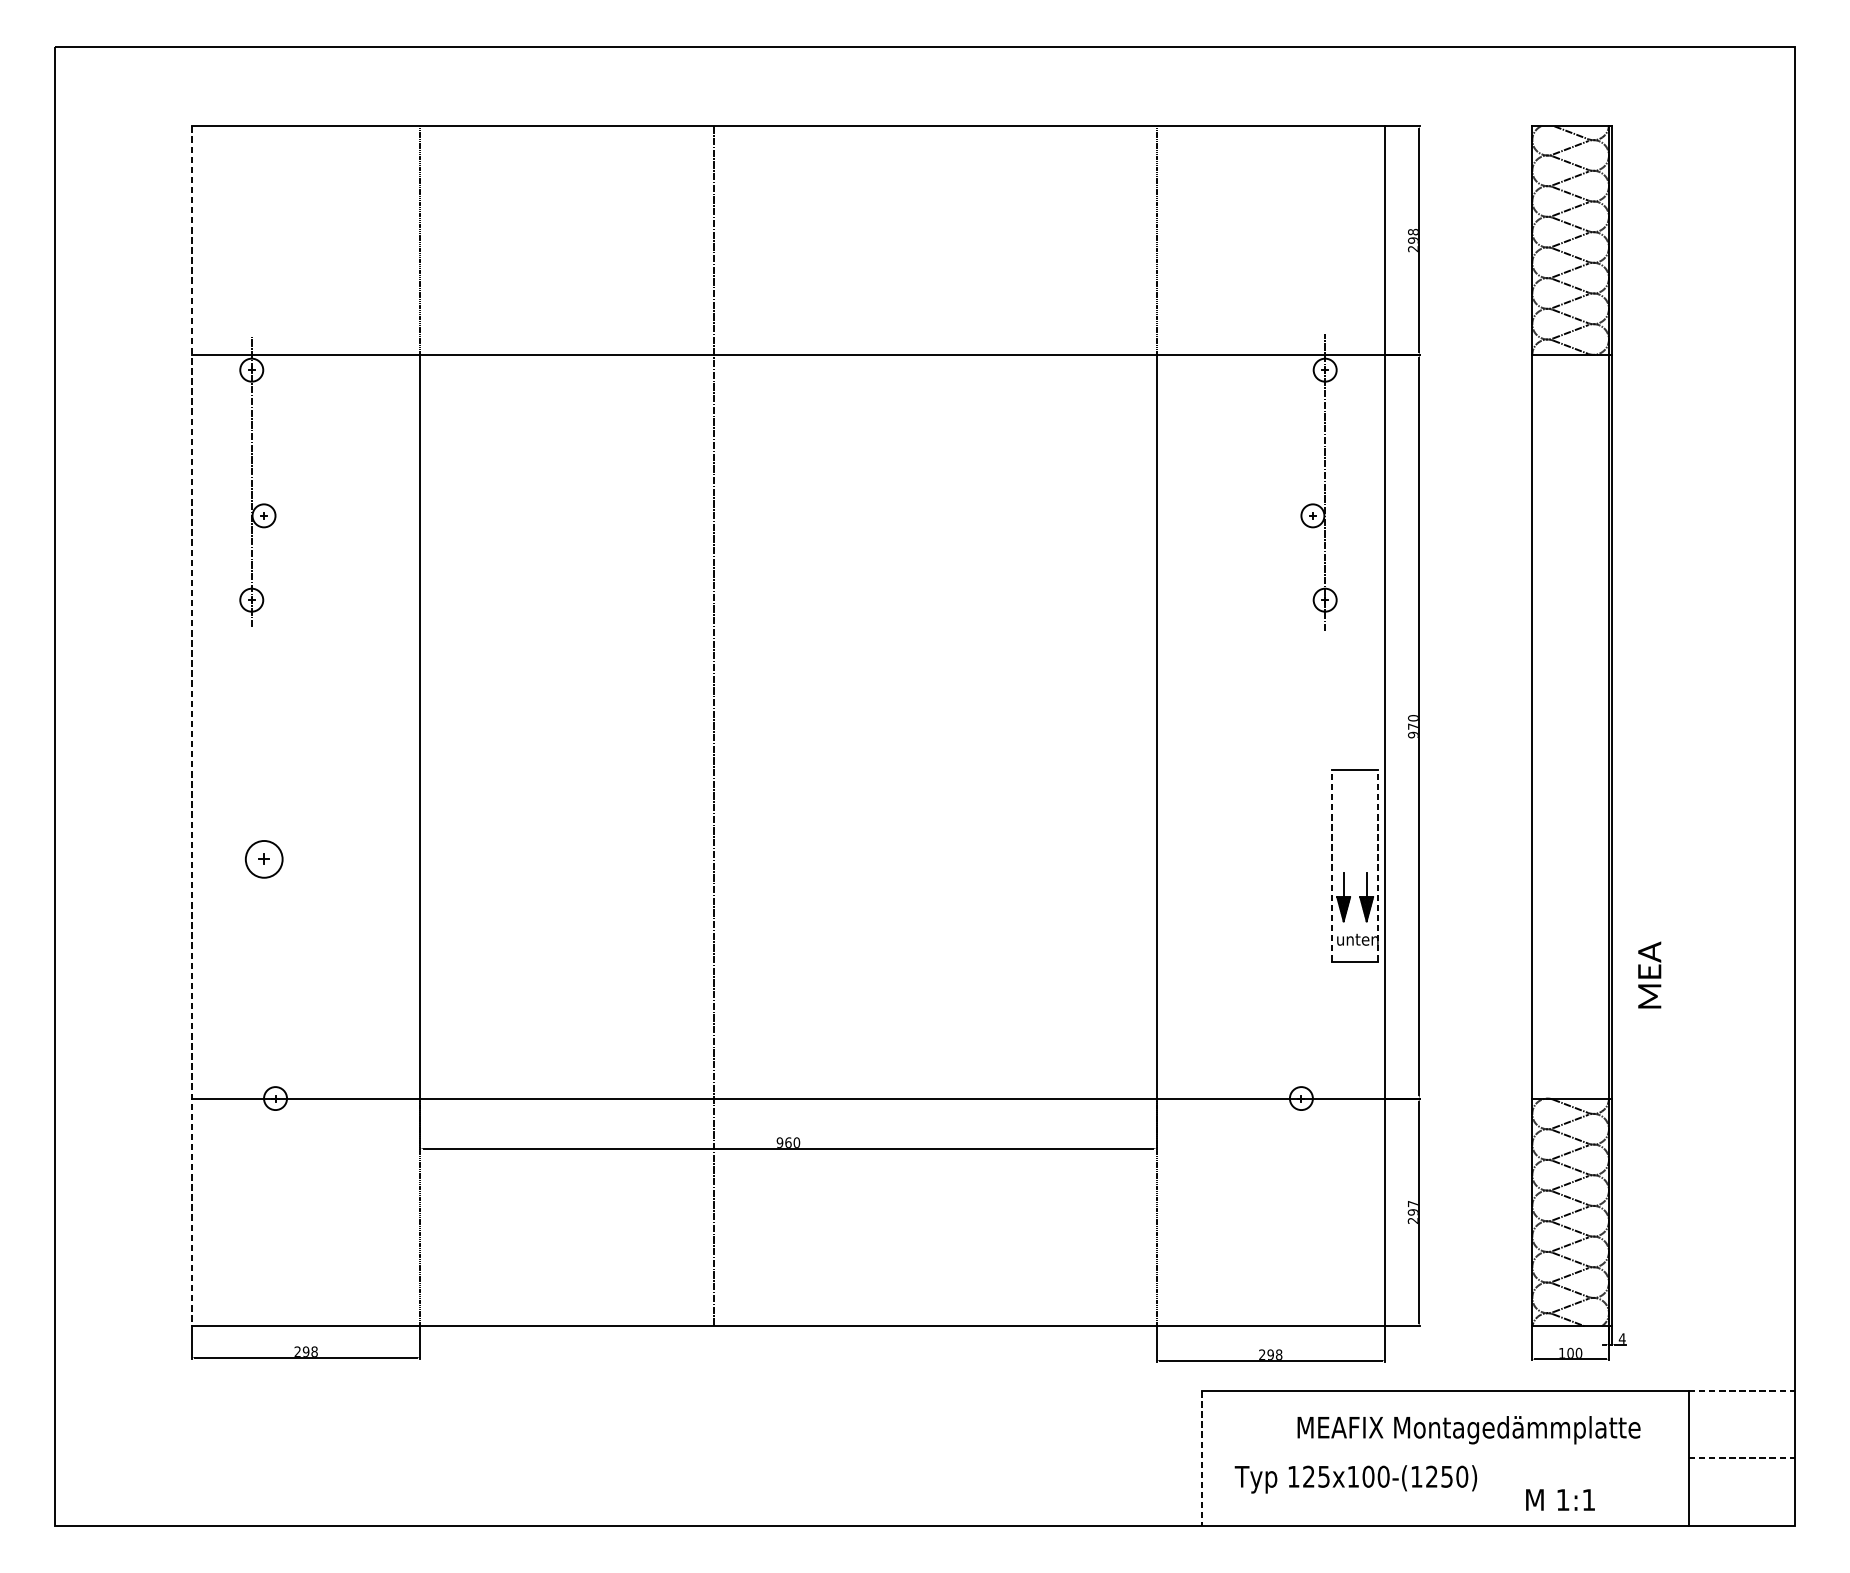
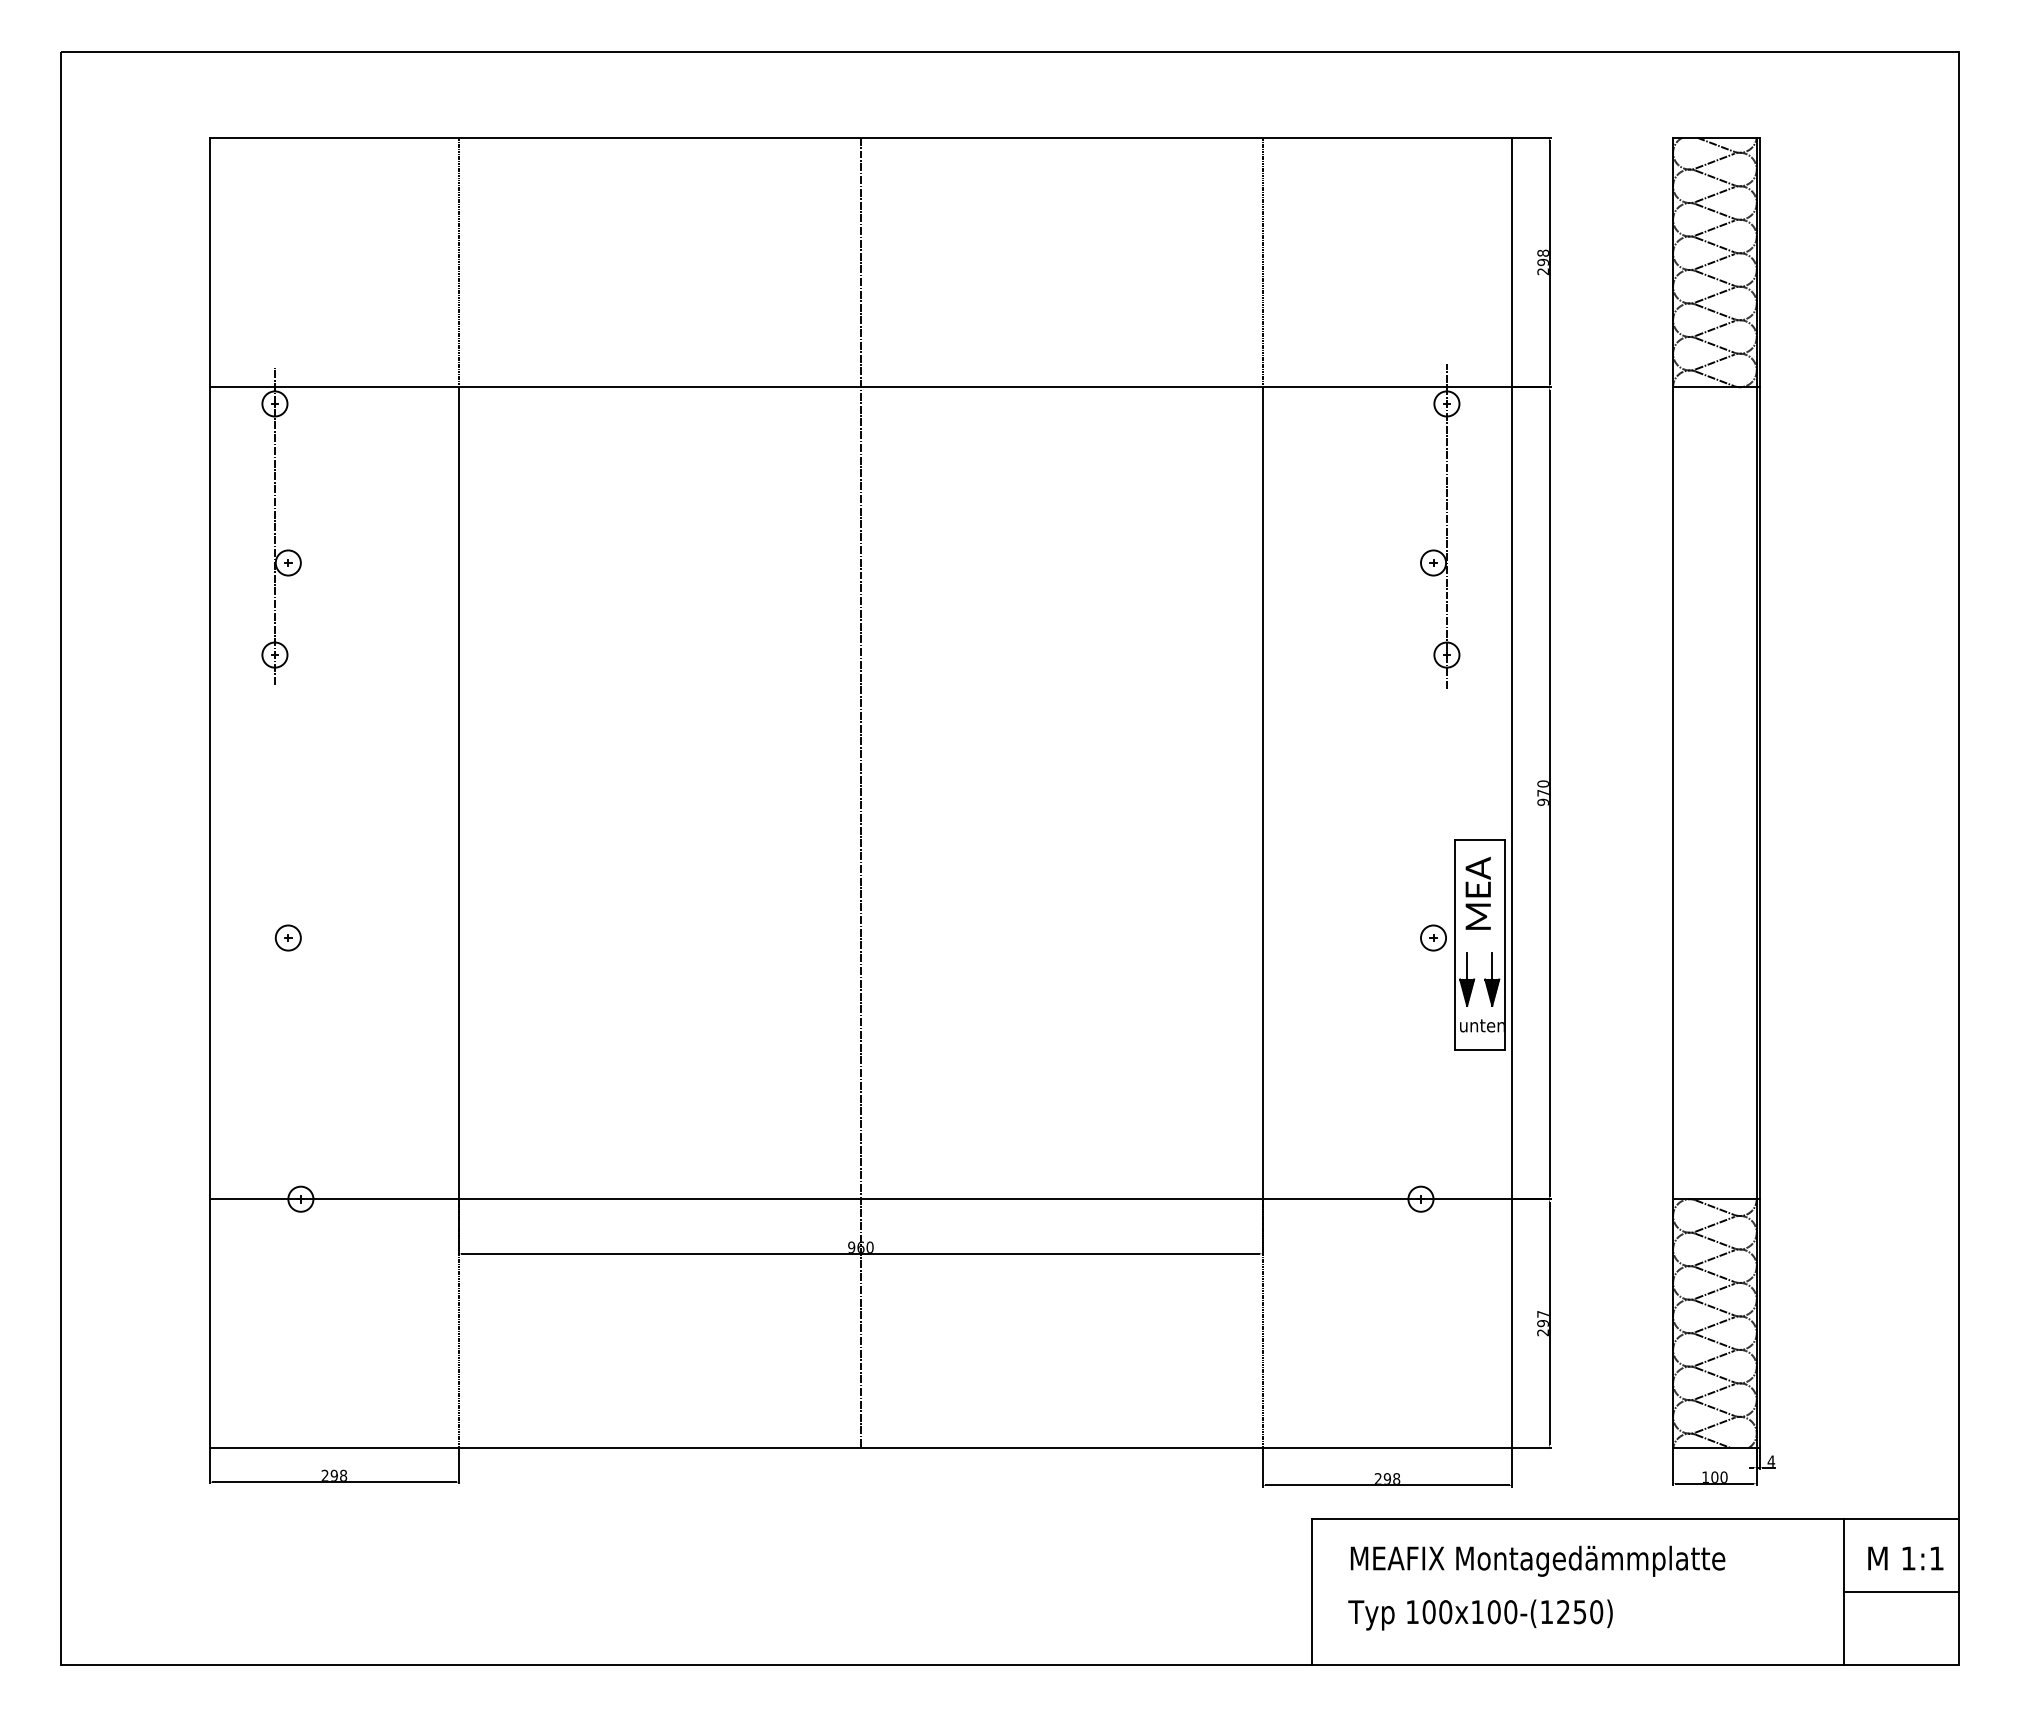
line: (191, 726) -> (209, 793), dashed -> solid
line: (713, 726) -> (860, 792), moved
part: (263, 858) -> (287, 937), size x0.62
part: (1312, 858) -> (1433, 937), added
line: (1332, 865) -> (1454, 944), dashed -> solid
line: (1377, 865) -> (1504, 944), dashed -> solid
text: (1649, 974) -> (1477, 892), moved
line: (1741, 1390) -> (1901, 1518), dashed -> solid
text: (1468, 1429) -> (1537, 1560), moved
line: (1202, 1458) -> (1312, 1592), dashed -> solid
line: (1741, 1458) -> (1901, 1592), dashed -> solid
text: (1316, 1477) -> (1437, 1612), 125x100-(1250) -> 100x100-(1250)
text: (1560, 1499) -> (1905, 1558), moved

